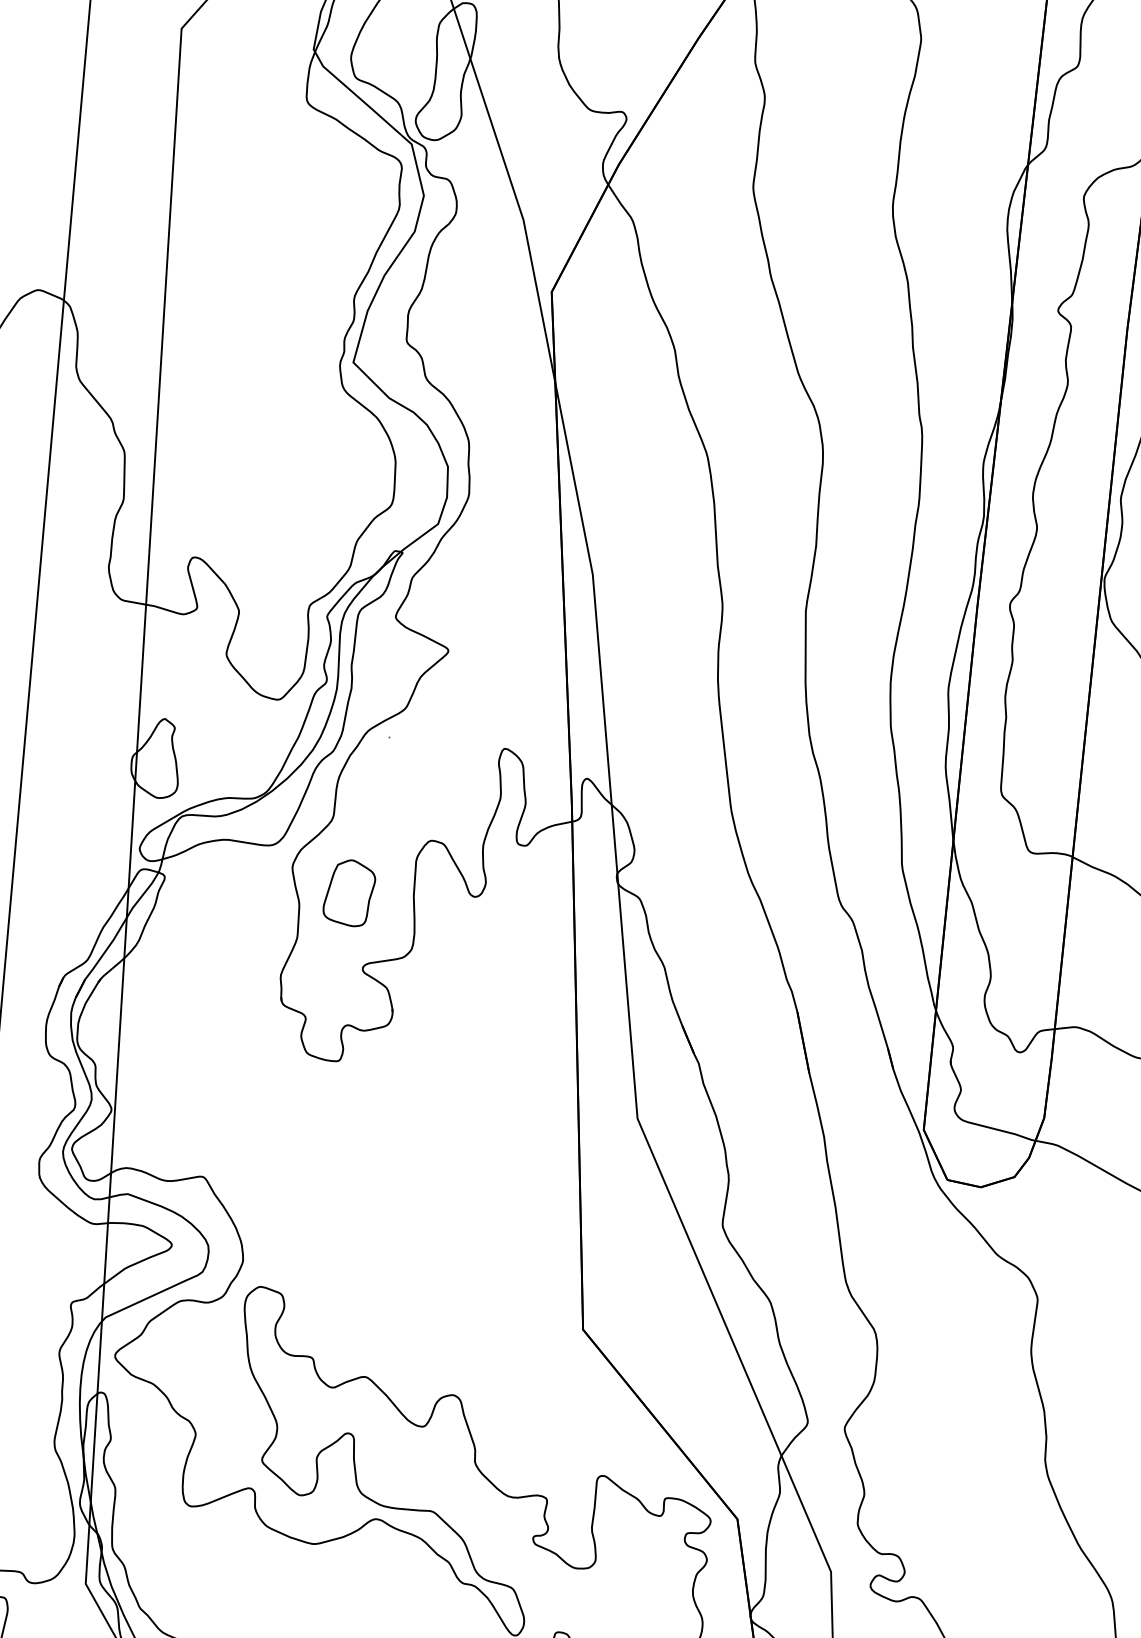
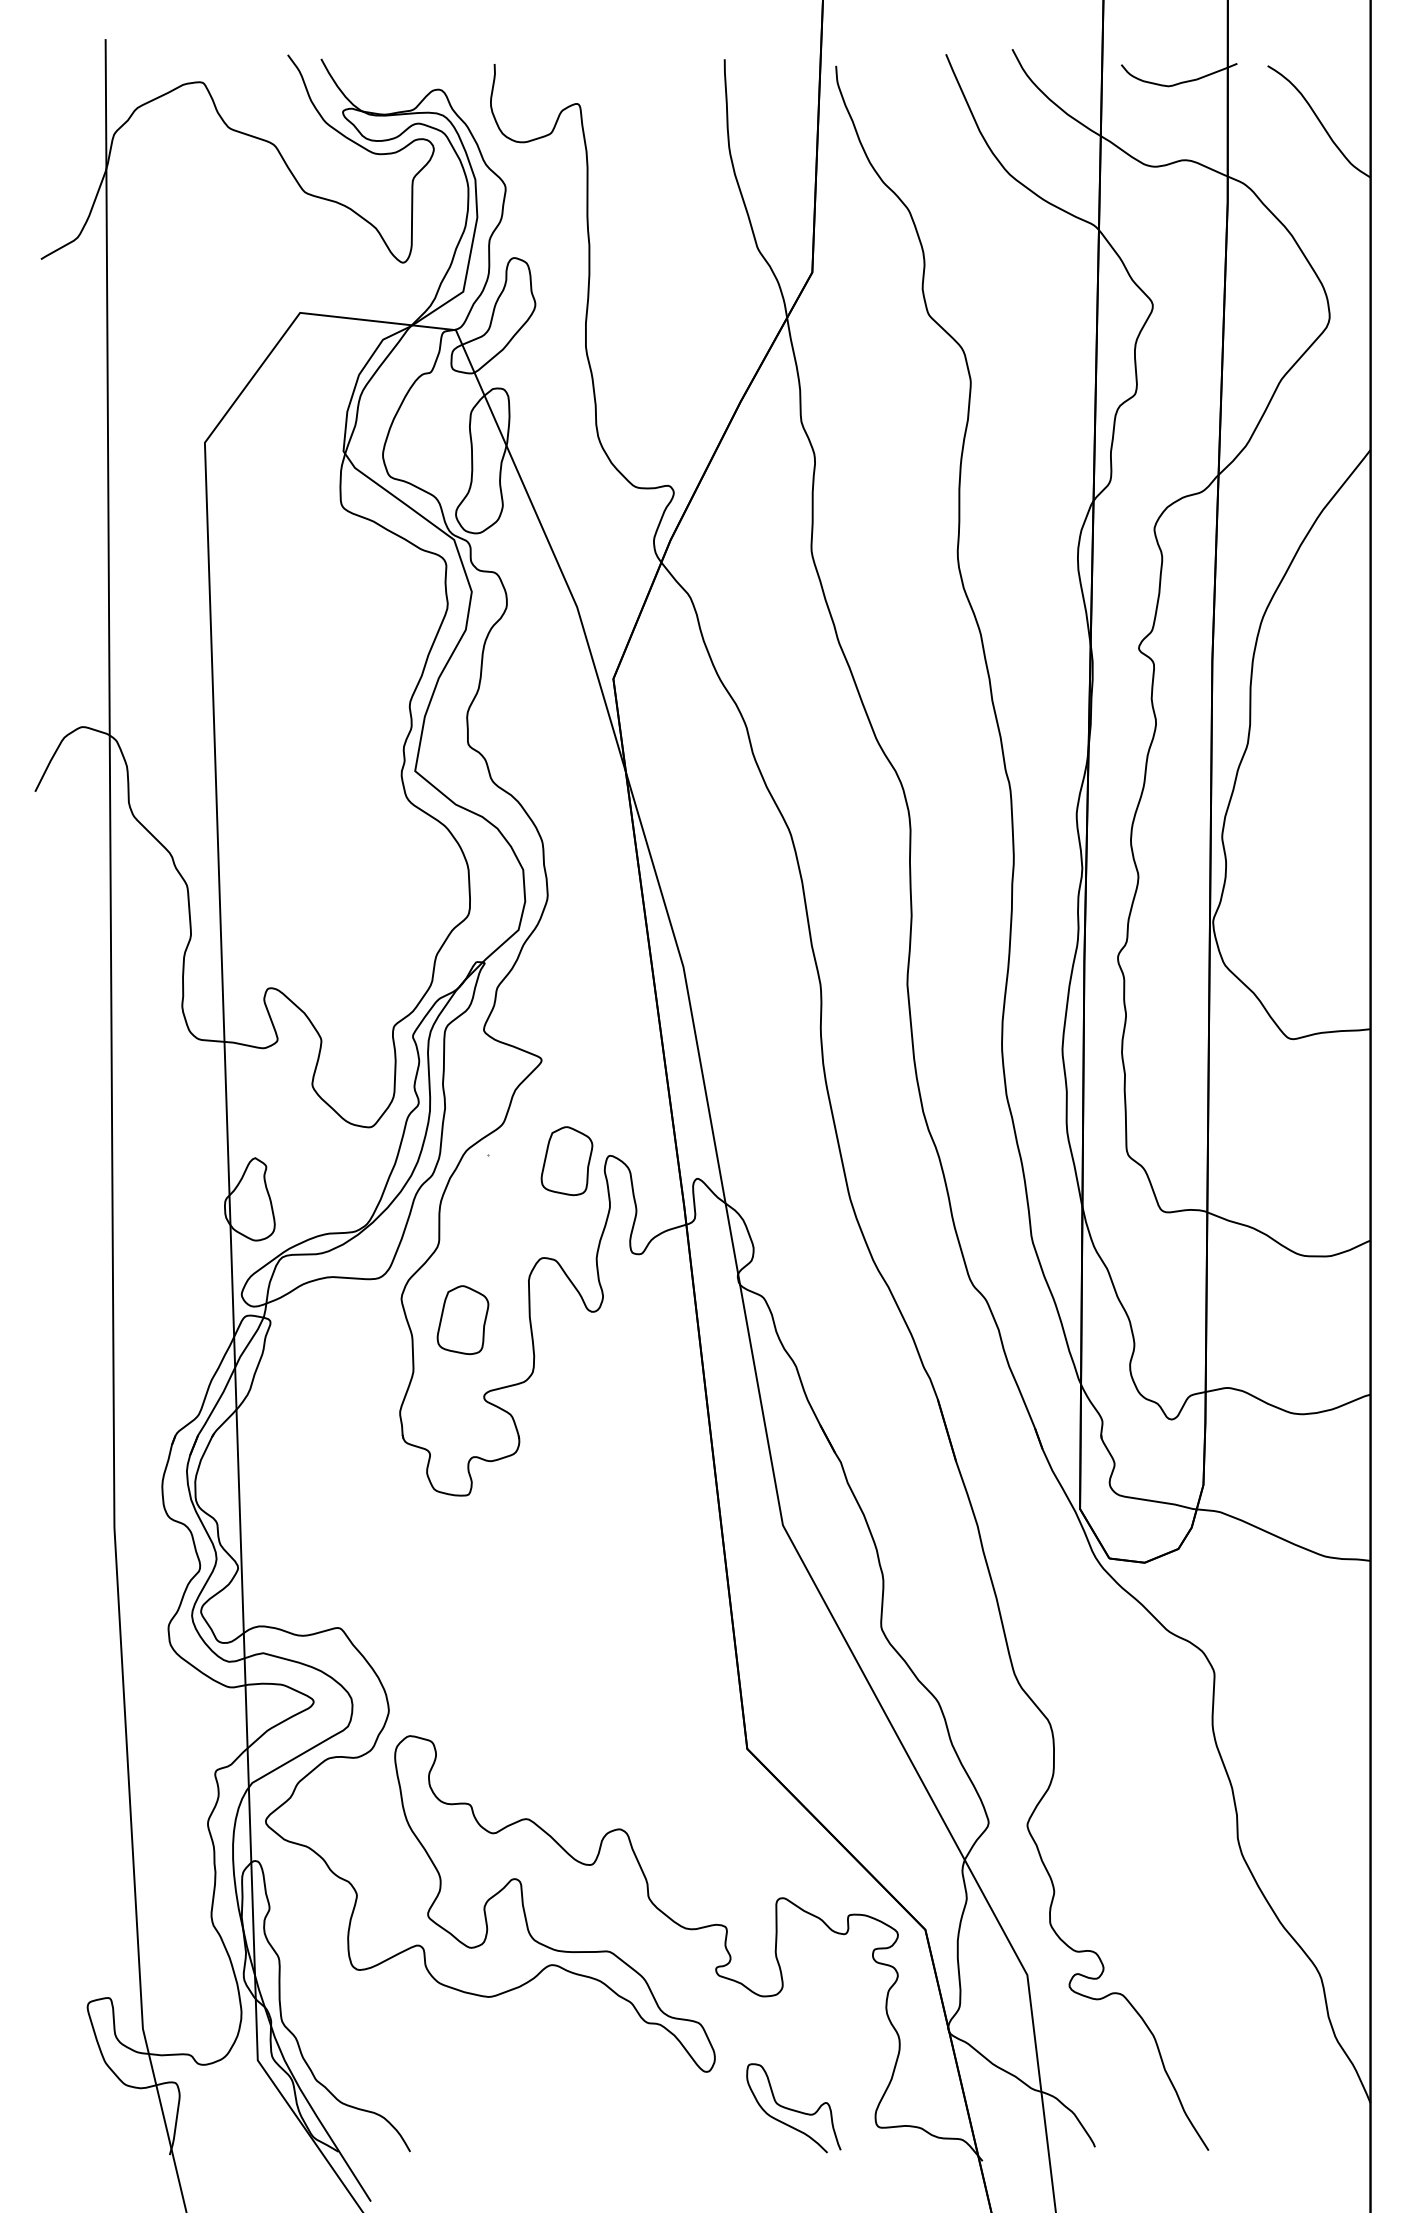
part: (463, 750) -> (566, 1161), added

